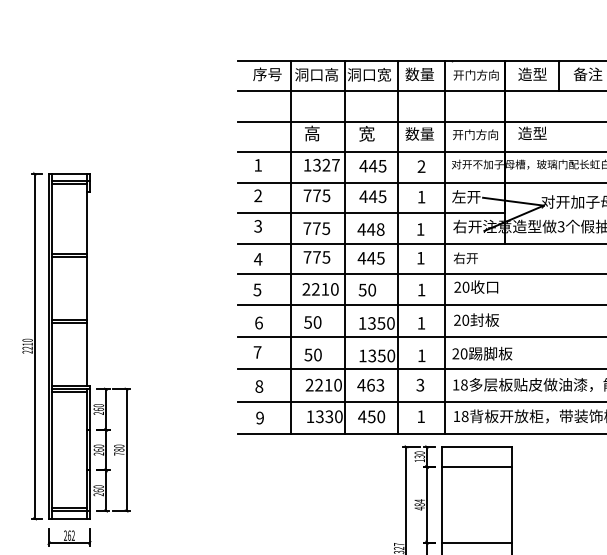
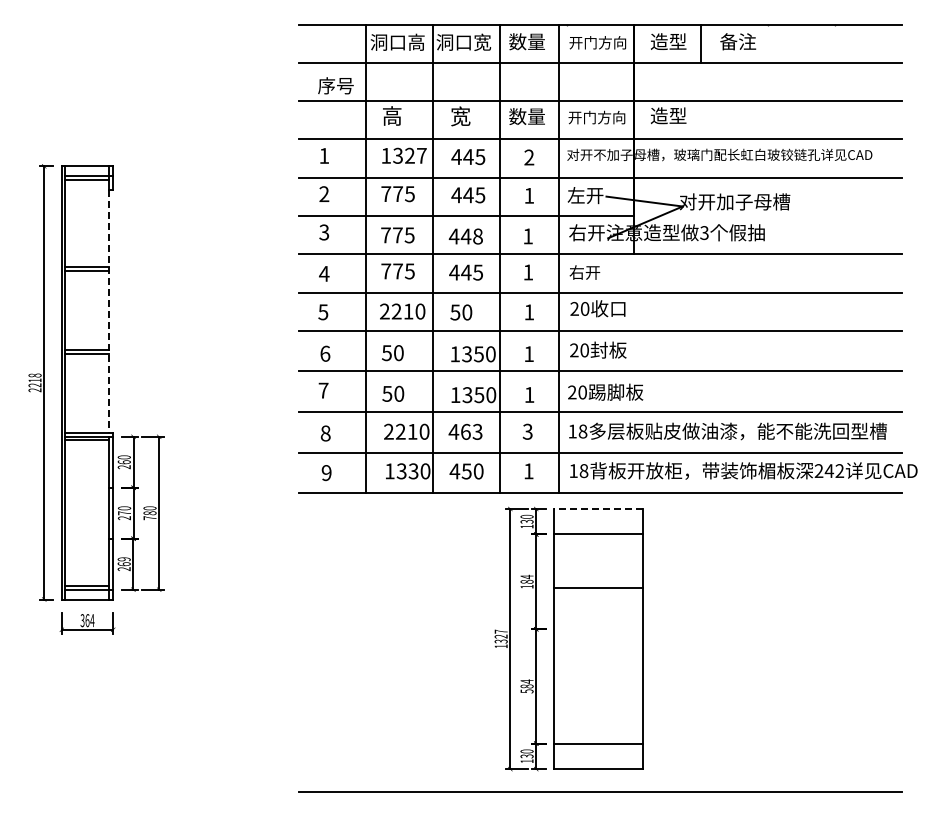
text: (267, 74) -> (335, 85), moved
line: (86, 289) -> (109, 311), solid -> dashed
text: (28, 340) -> (35, 375), 2210 -> 2218
line: (475, 447) -> (597, 509), solid -> dashed
text: (98, 450) -> (124, 513), 260 -> 270
text: (98, 486) -> (124, 559), 260 -> 269
text: (419, 508) -> (526, 586), 484 -> 184
text: (69, 535) -> (87, 620), 262 -> 364
line: (476, 542) -> (598, 588), moved

